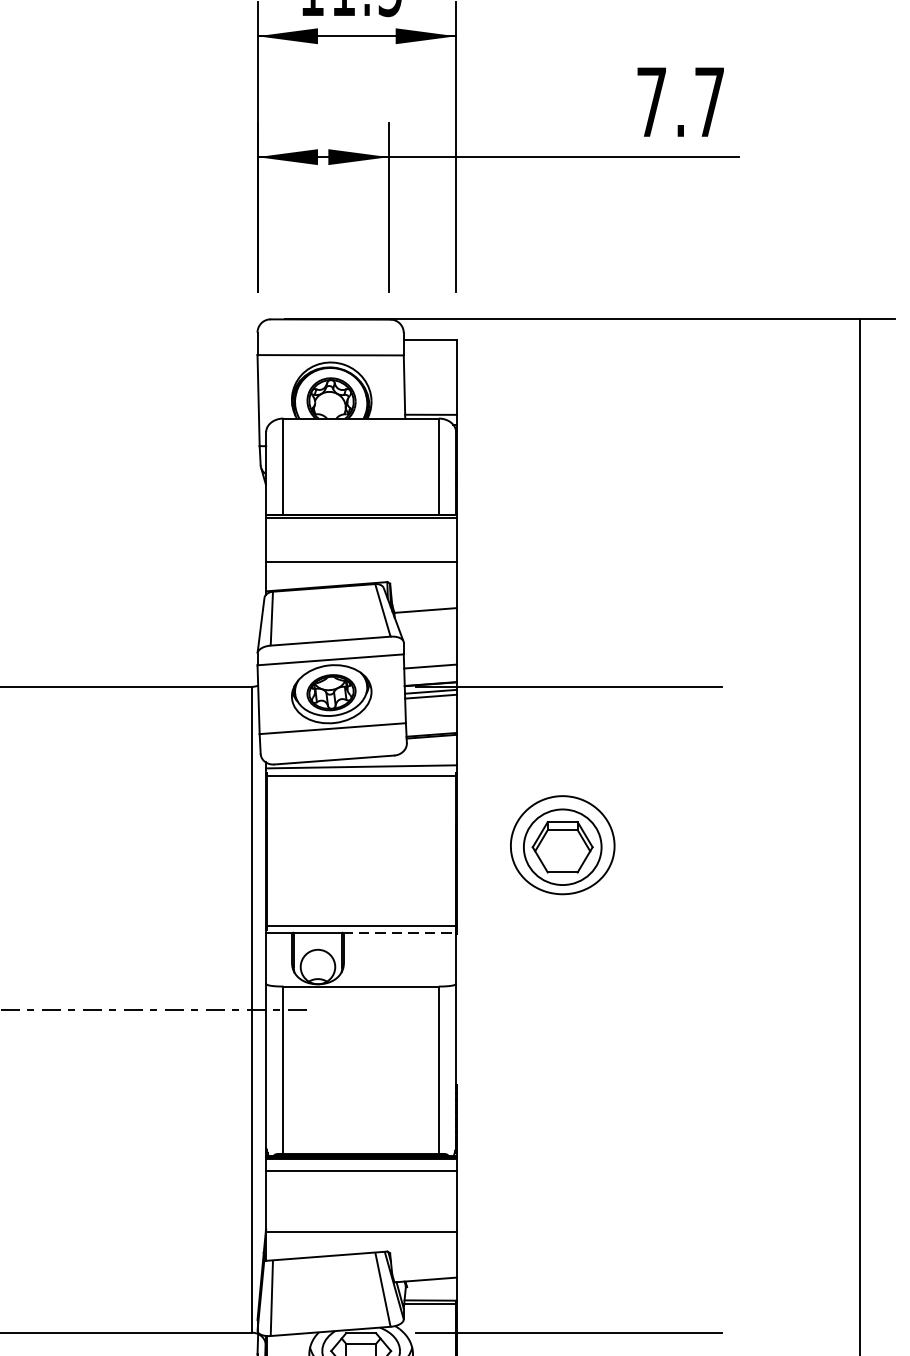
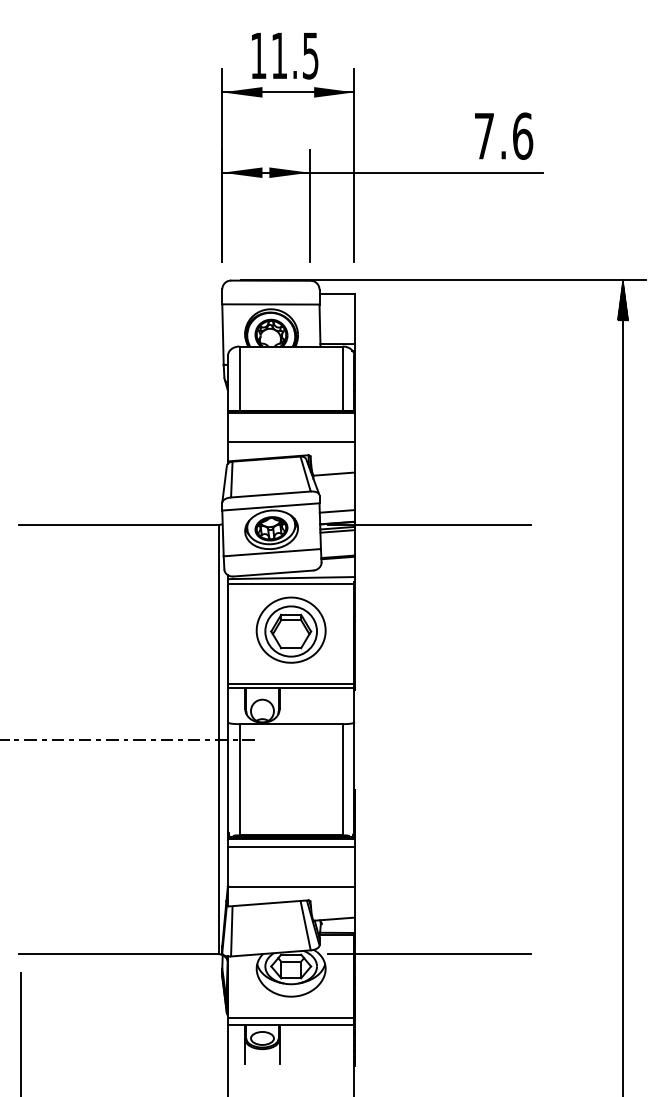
text: (710, 101) -> (523, 135), 7.7 -> 7.6
hatch: (859, 349) -> (622, 300), added
part: (561, 844) -> (290, 629), moved
line: (399, 932) -> (316, 688), dashed -> solid

